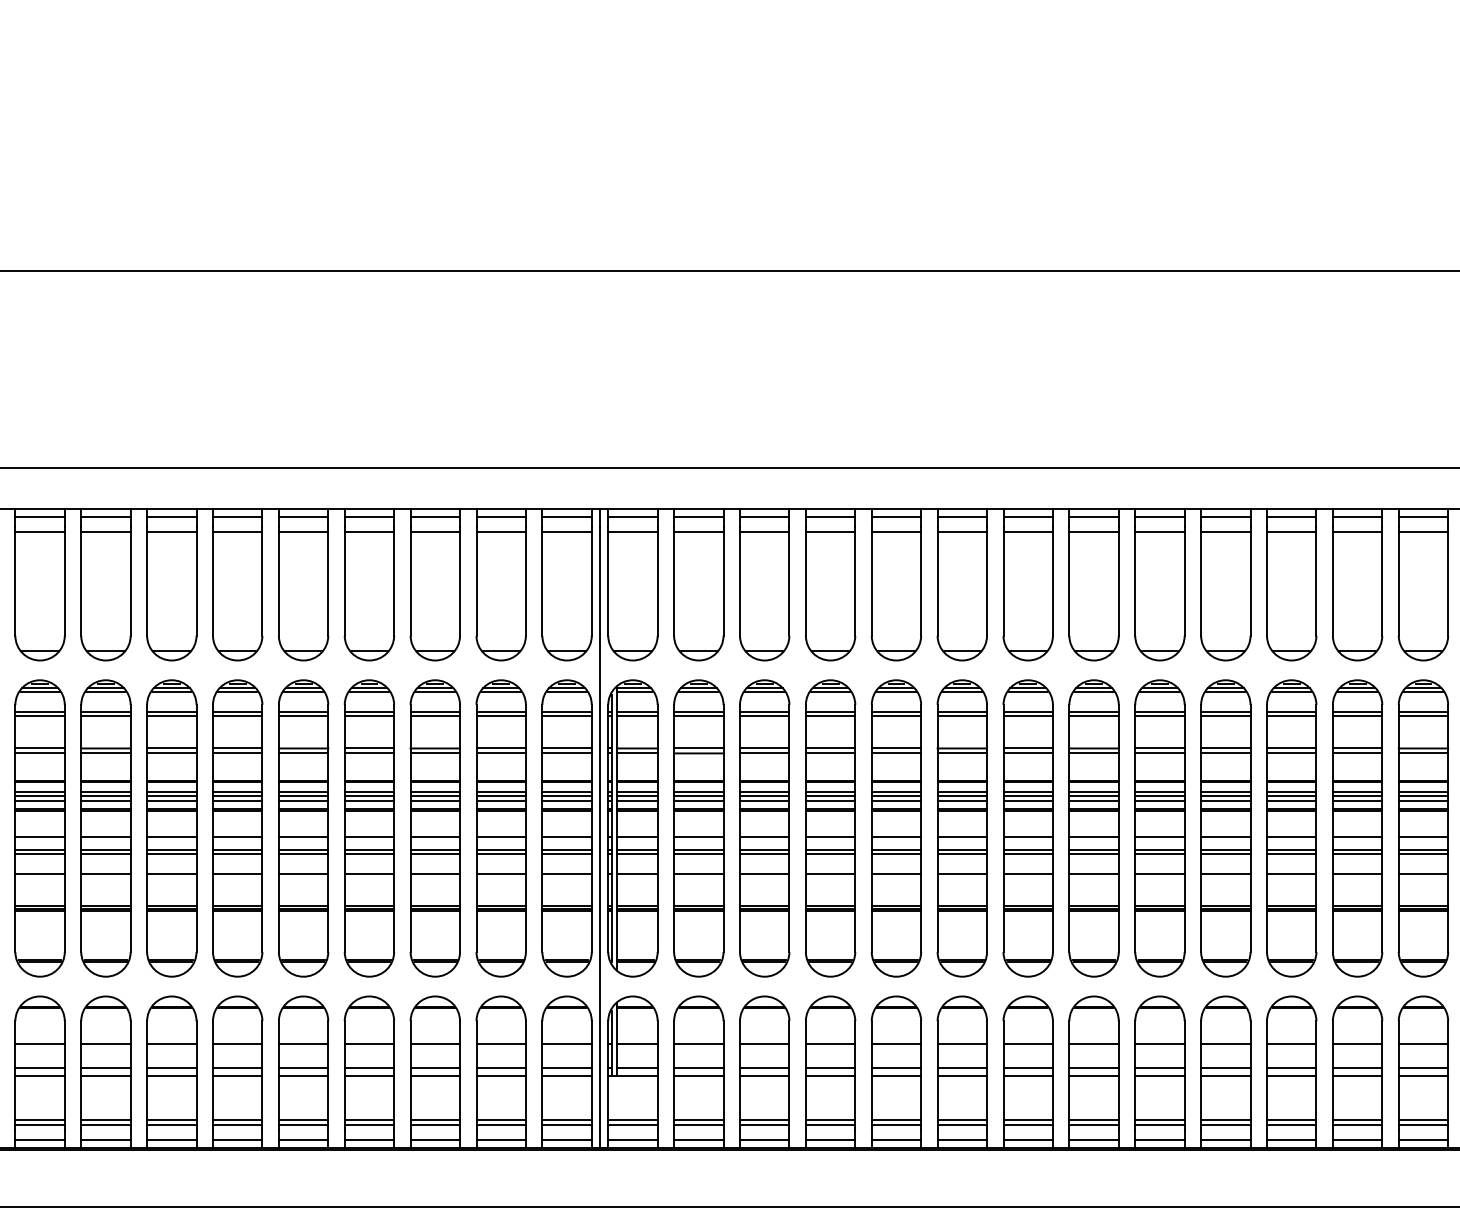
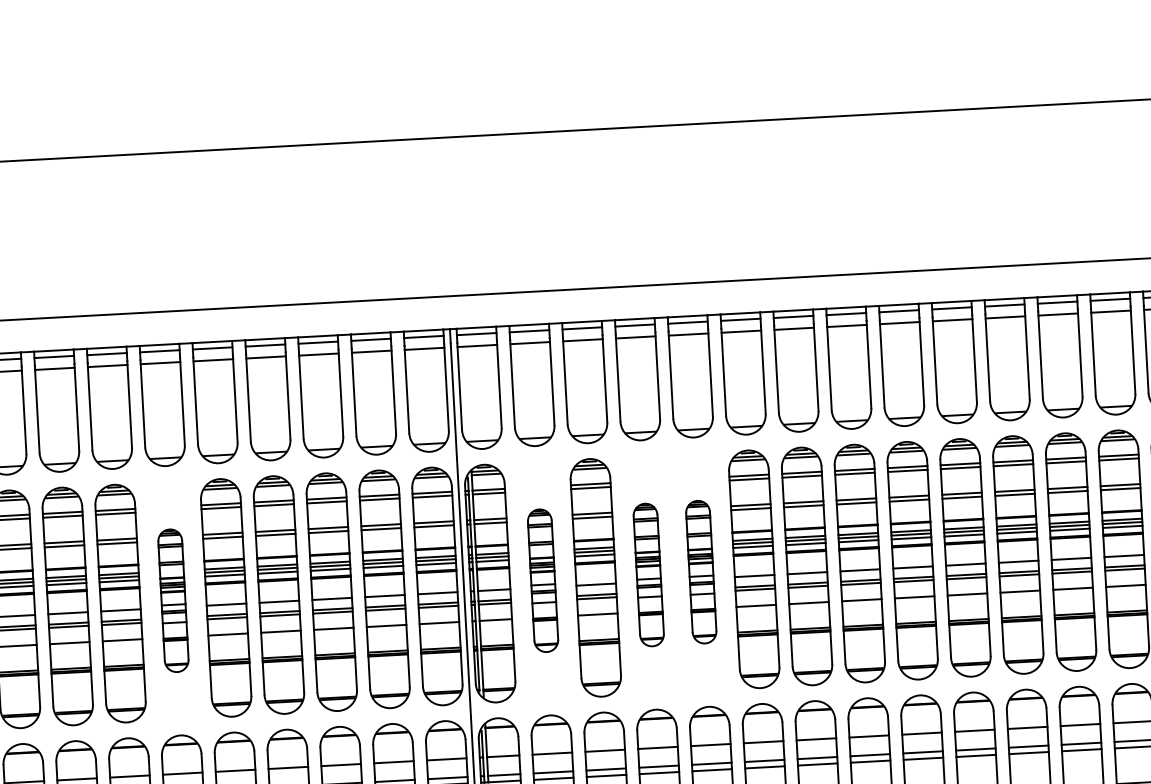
part: (237, 828) -> (173, 600), size x0.6
part: (698, 828) -> (542, 580), size x0.6
part: (830, 828) -> (648, 575), size x0.6
part: (895, 828) -> (700, 572), size x0.6

